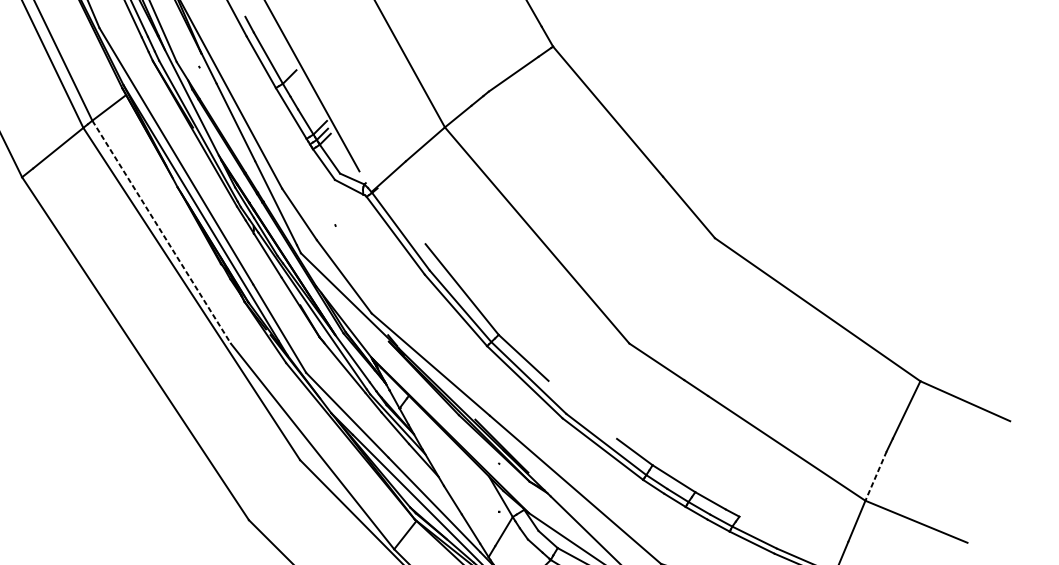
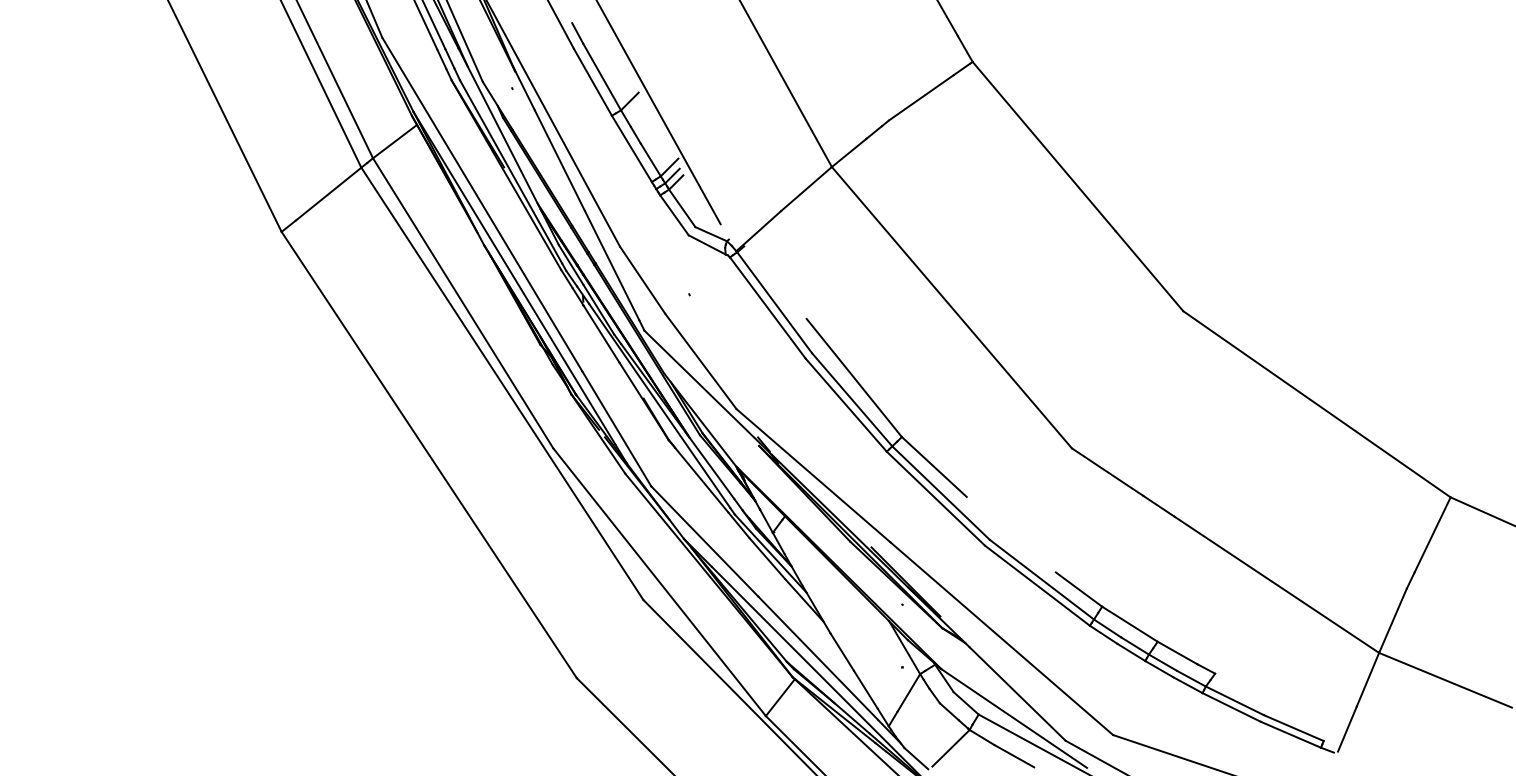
line: (161, 232) -> (463, 303), dashed -> solid
line: (875, 475) -> (1392, 620), dashed -> solid

